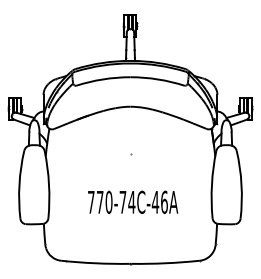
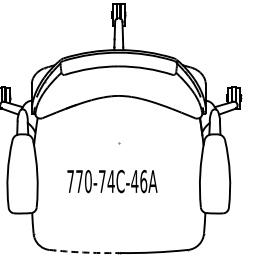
text: (133, 201) -> (112, 180), moved
arc: (95, 263) -> (83, 252), solid -> dashed

